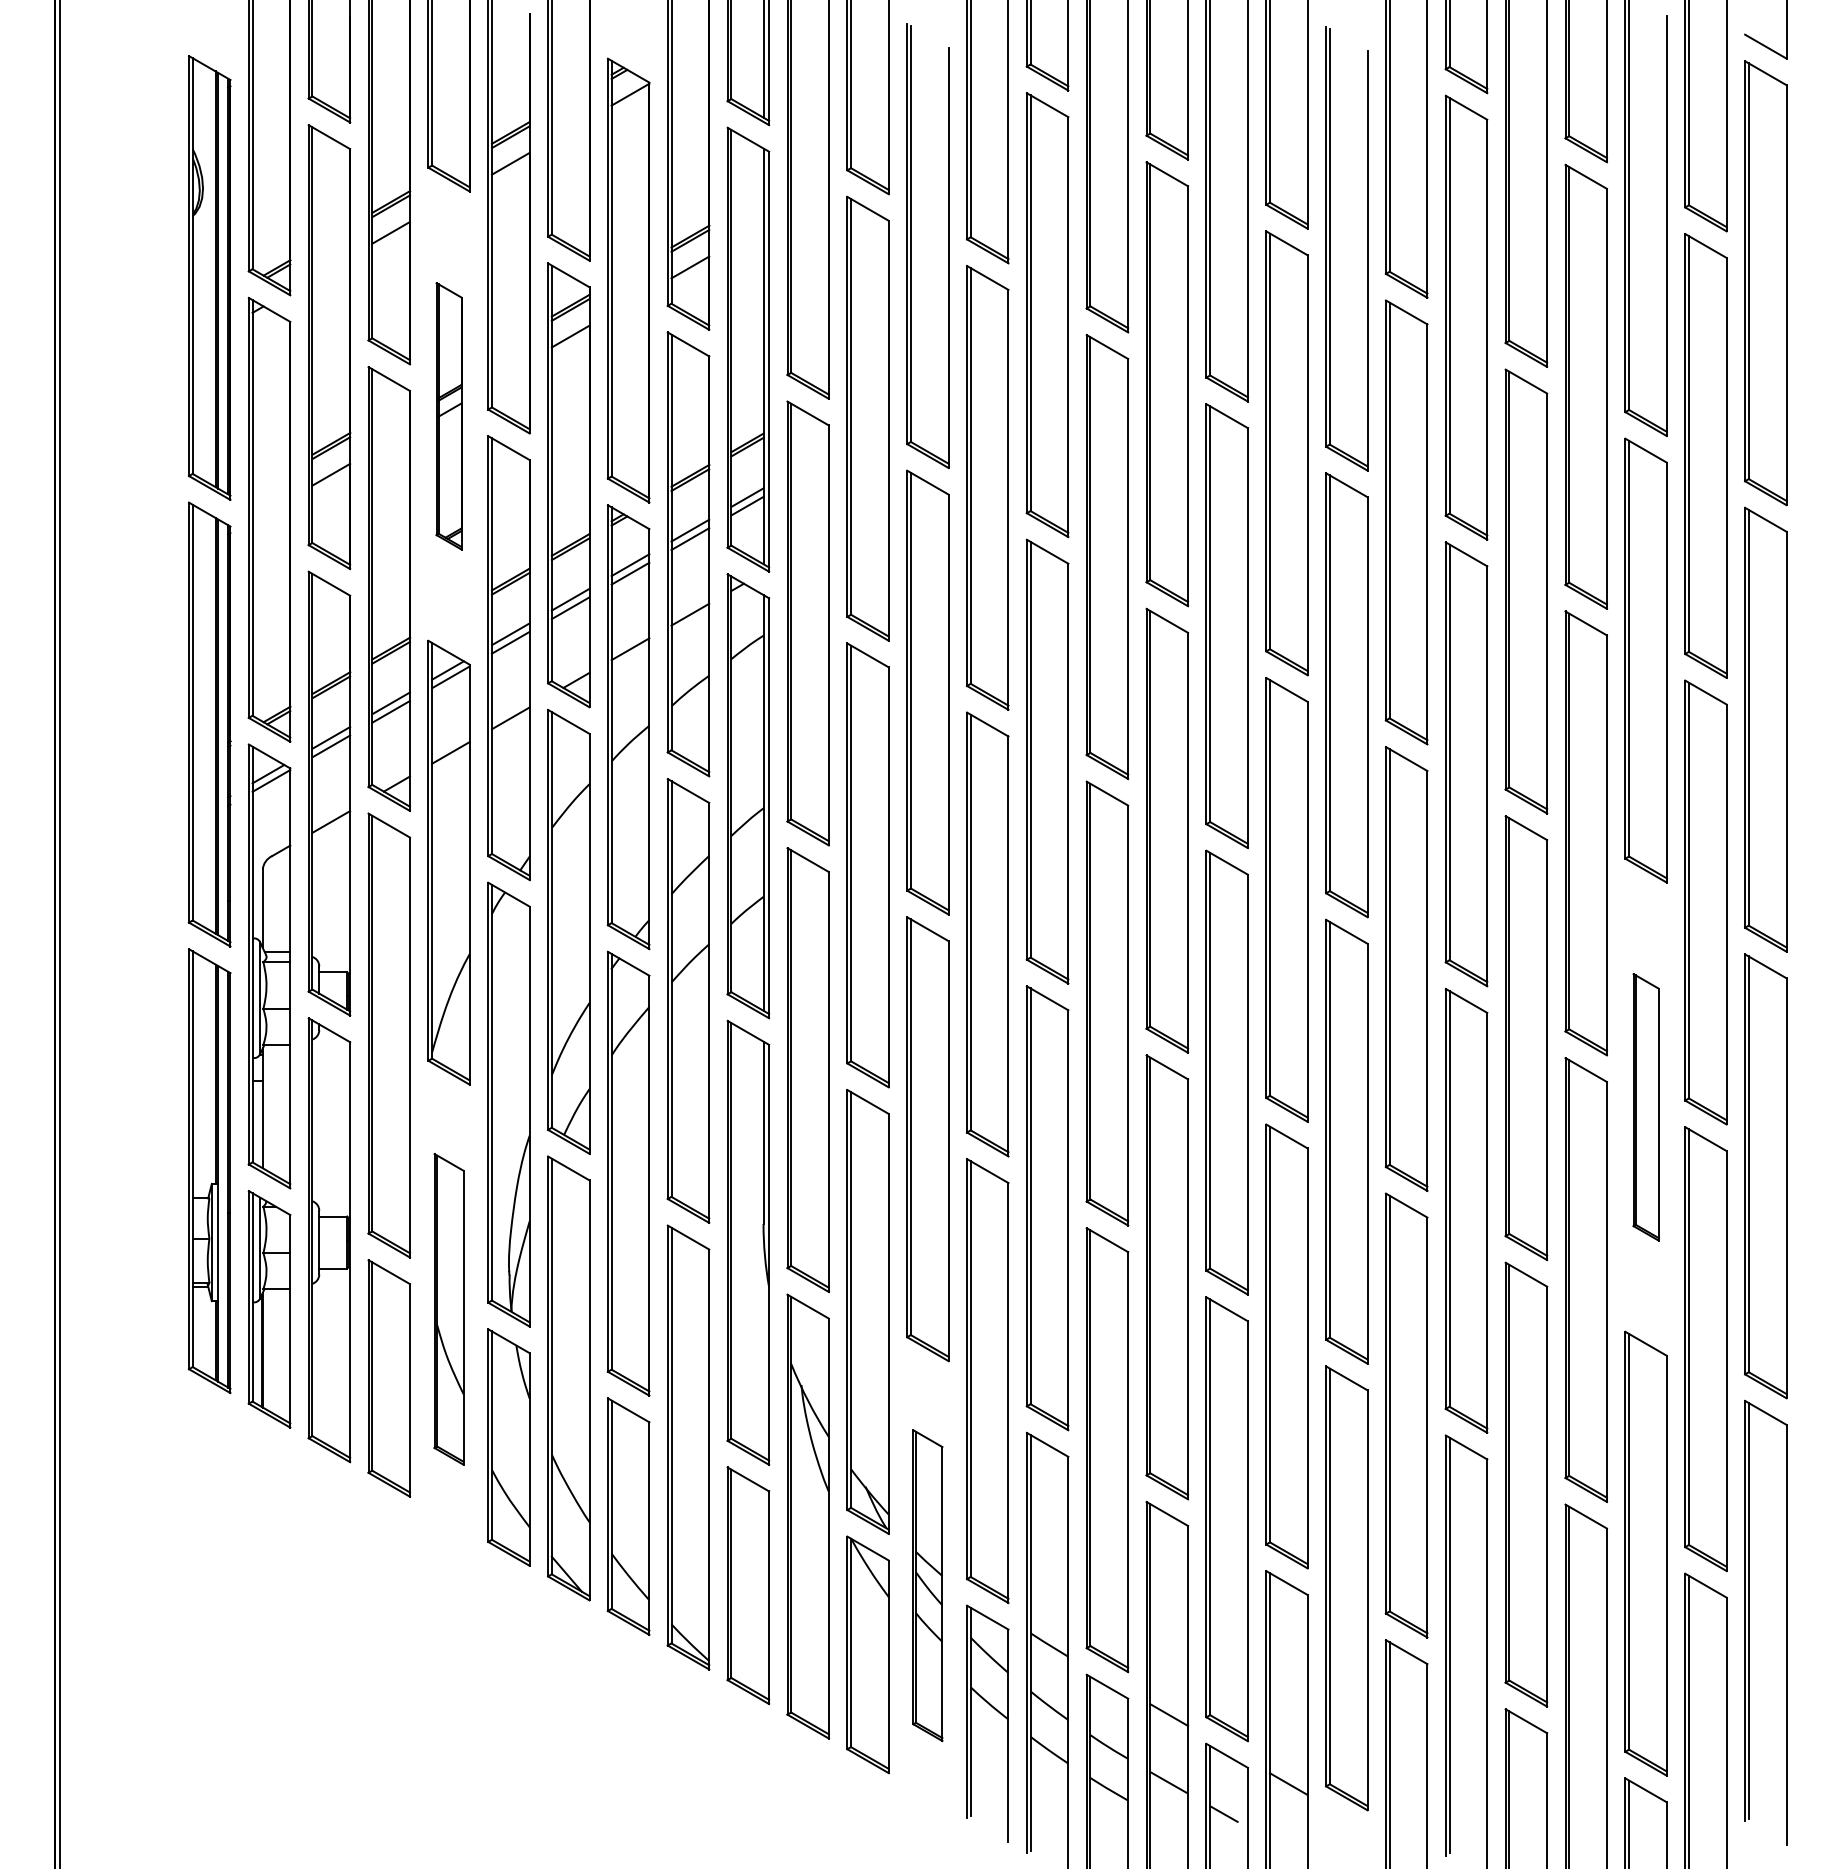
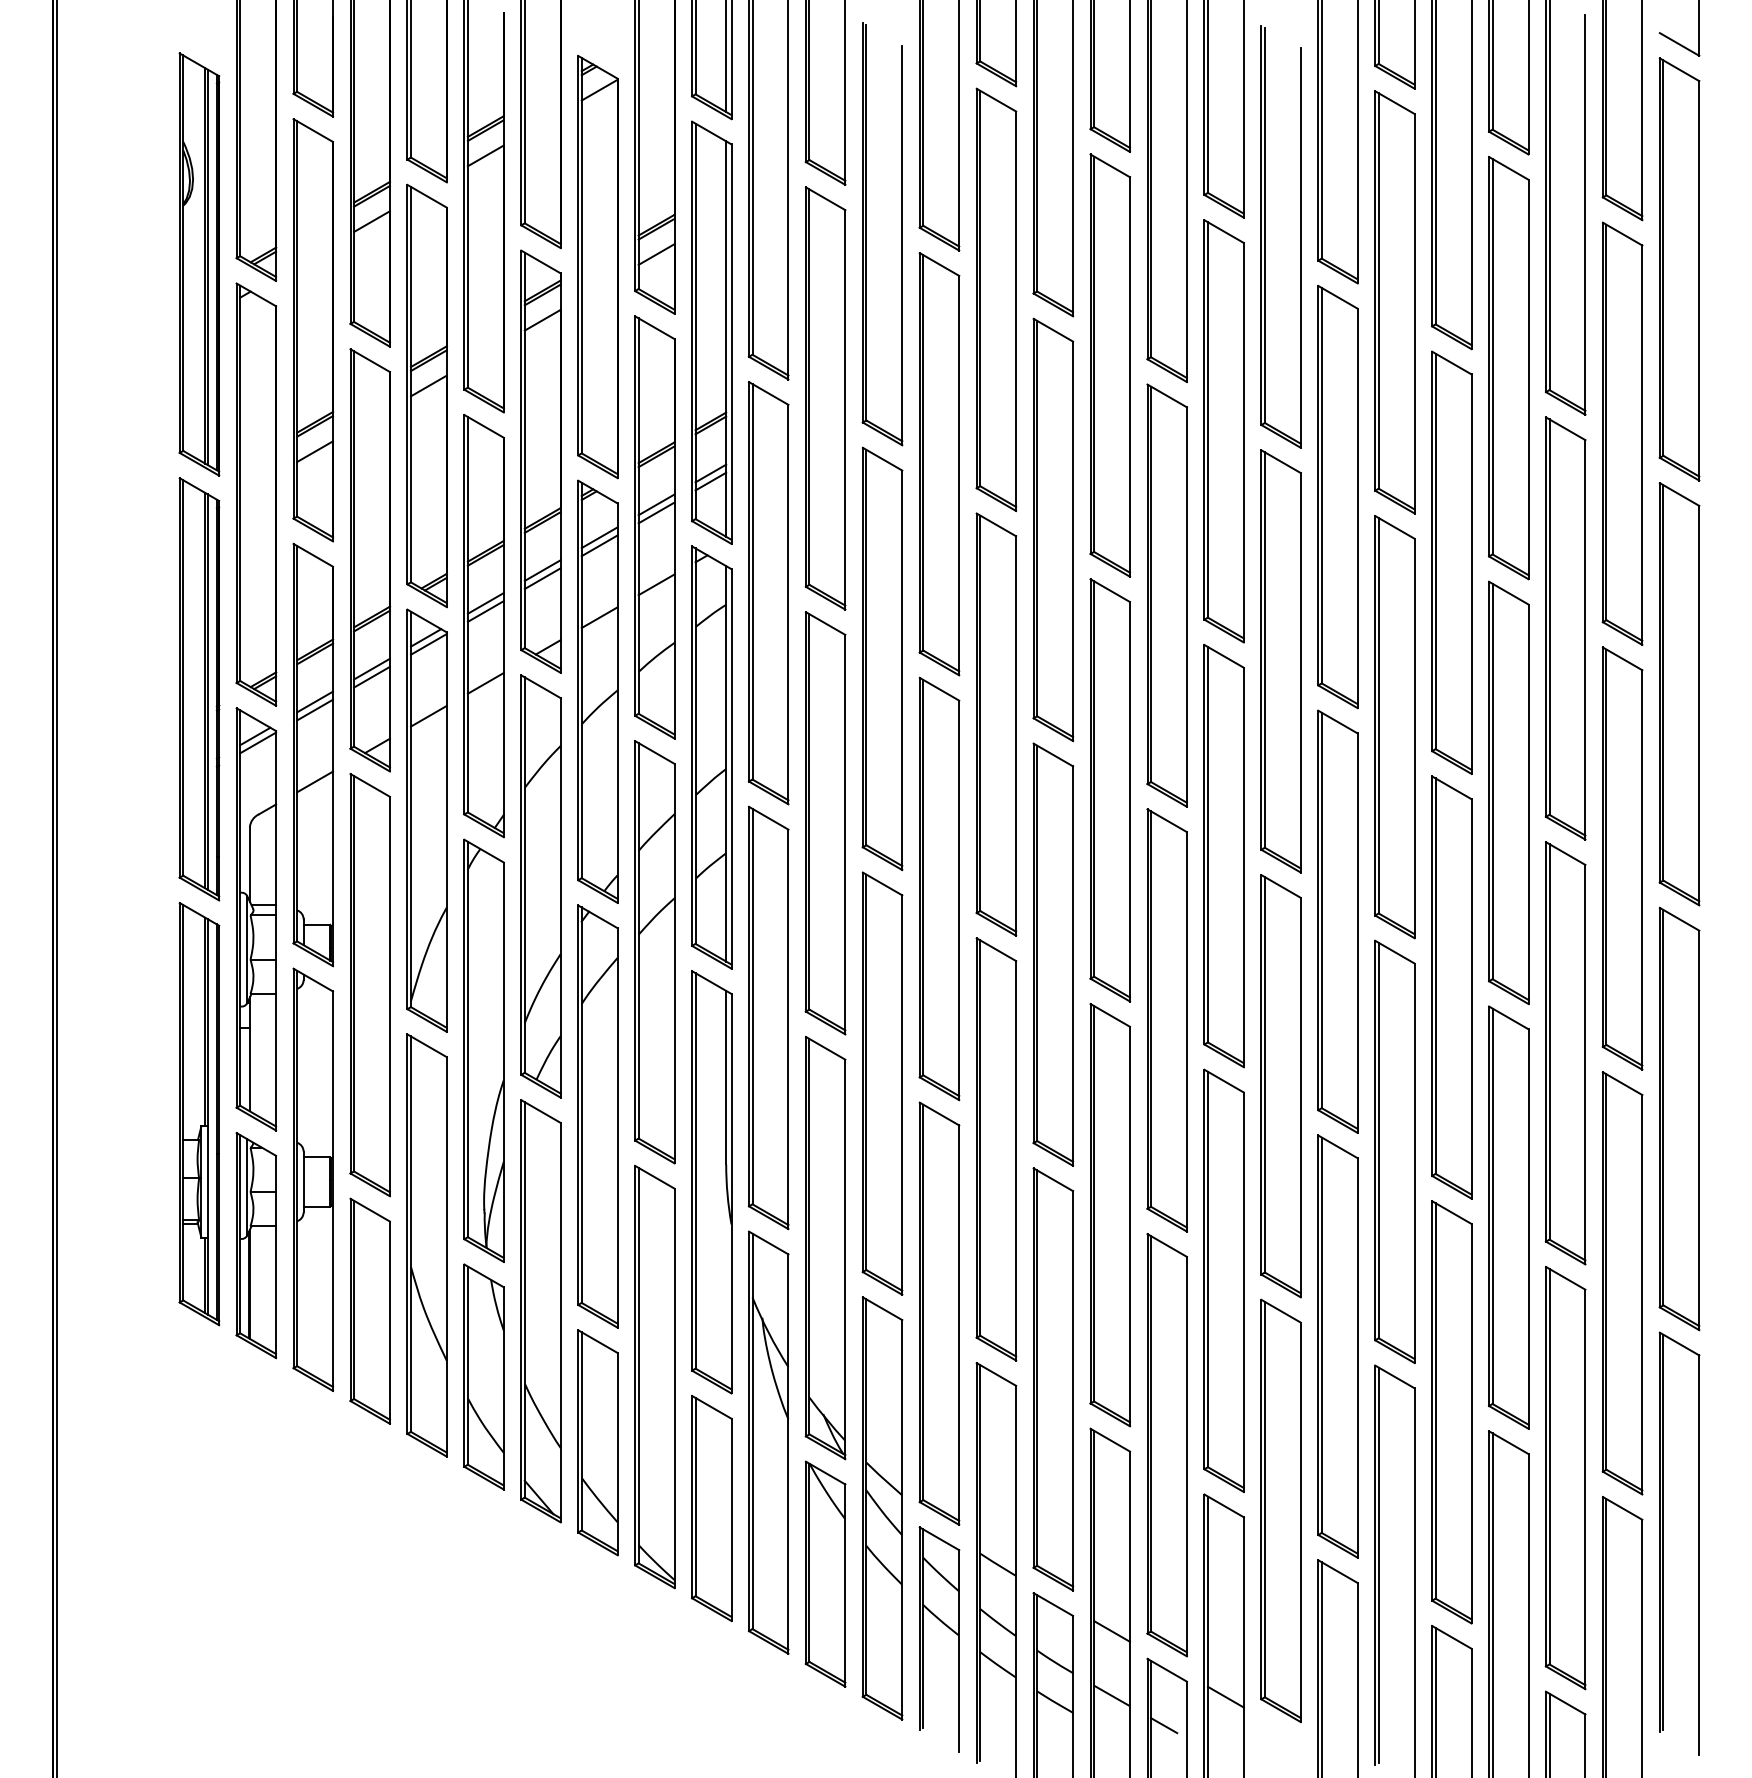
part: (448, 416) -> (426, 396), size x1.67
part: (1645, 1107) -> (1565, 1053), size x1.67
part: (448, 1309) -> (426, 1245), size x1.43
part: (927, 1585) -> (882, 1508), size x1.43

